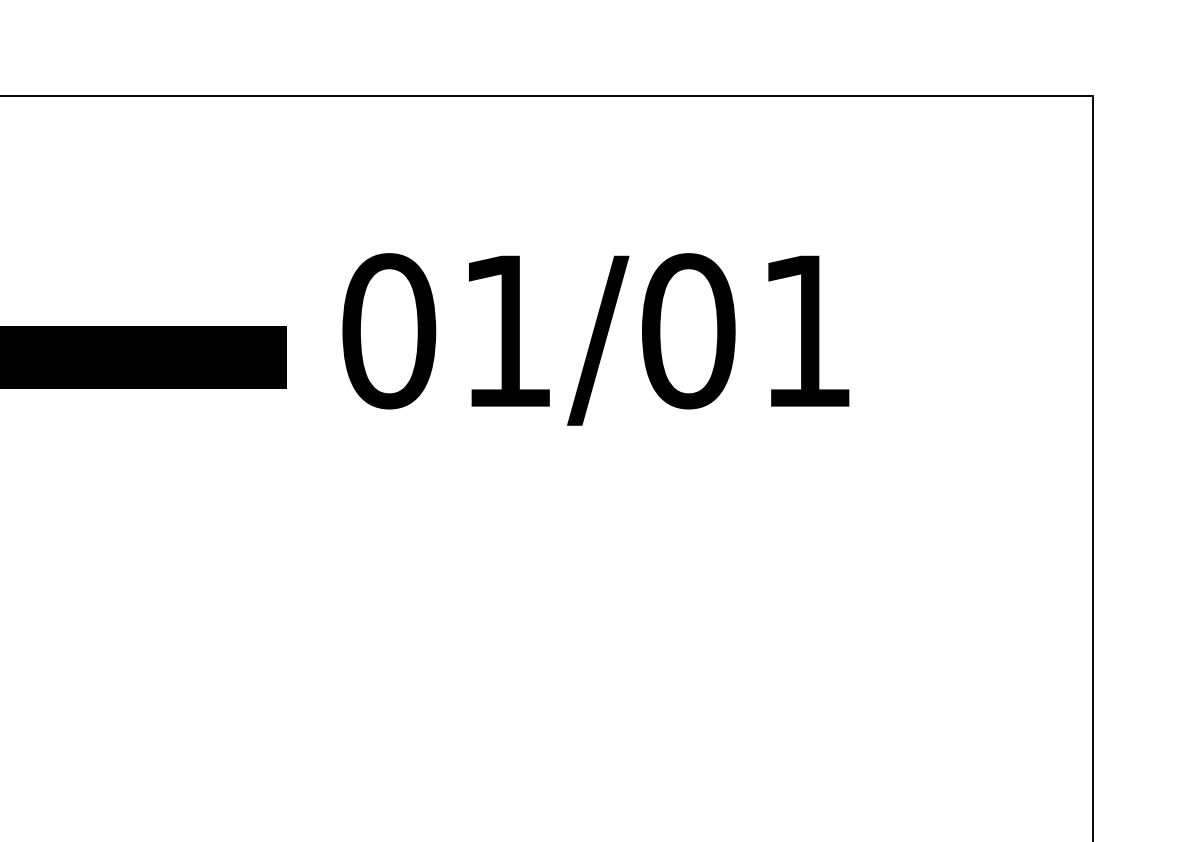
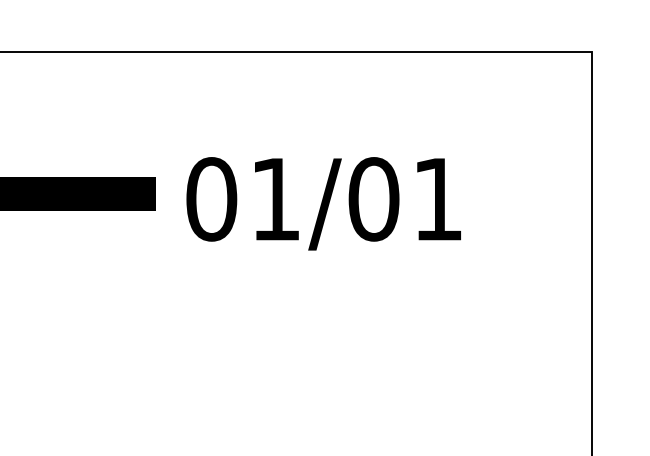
text: (595, 338) -> (323, 203), moved

